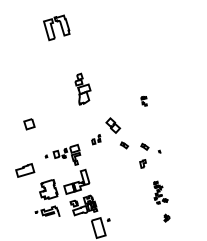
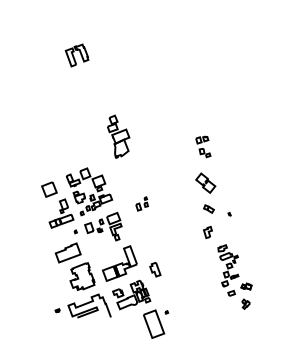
part: (56, 27) -> (76, 55), size x0.62
part: (144, 100) -> (203, 146), size x1.67
part: (113, 125) -> (205, 182), moved
part: (51, 131) -> (80, 197), added
part: (124, 144) -> (180, 208), removed
part: (24, 170) -> (67, 252), moved
part: (102, 188) -> (155, 269), added
part: (160, 193) -> (234, 270), size x1.67
part: (47, 210) -> (82, 305), size x1.67

